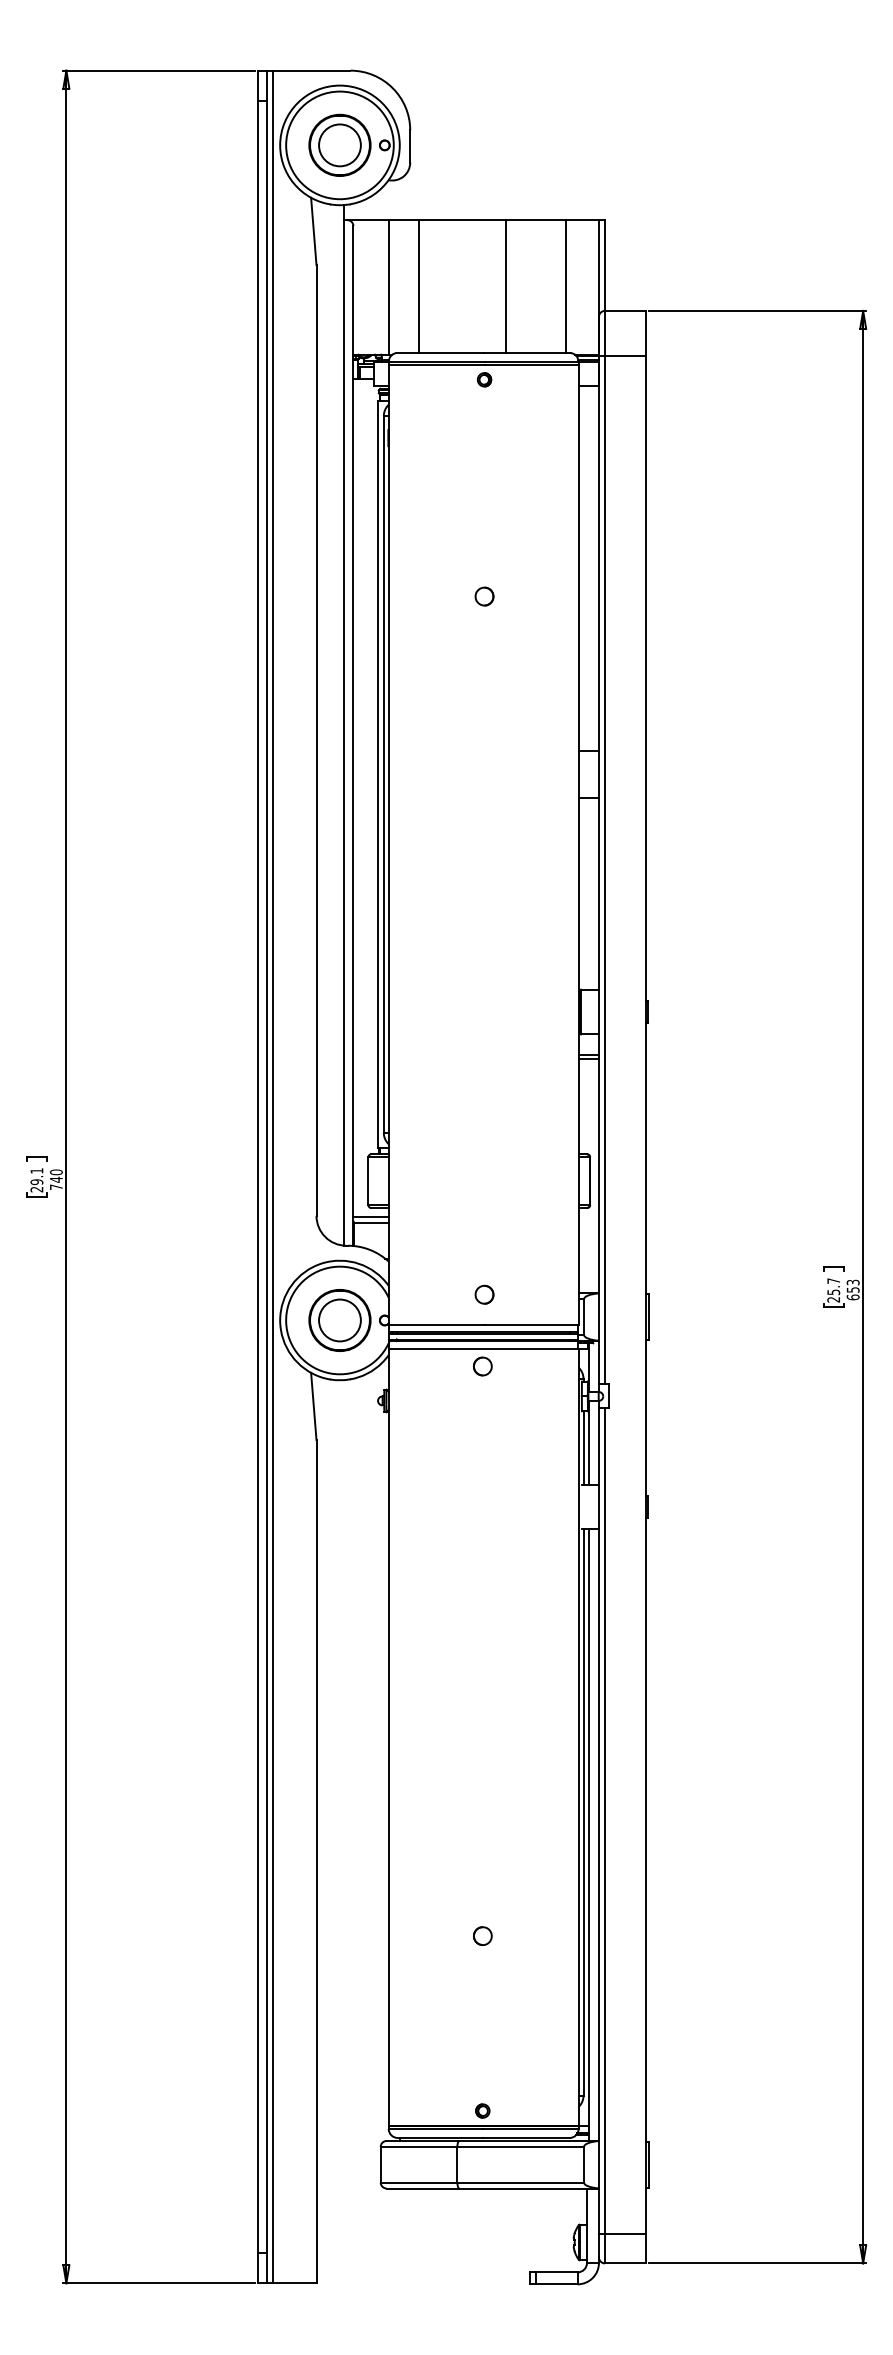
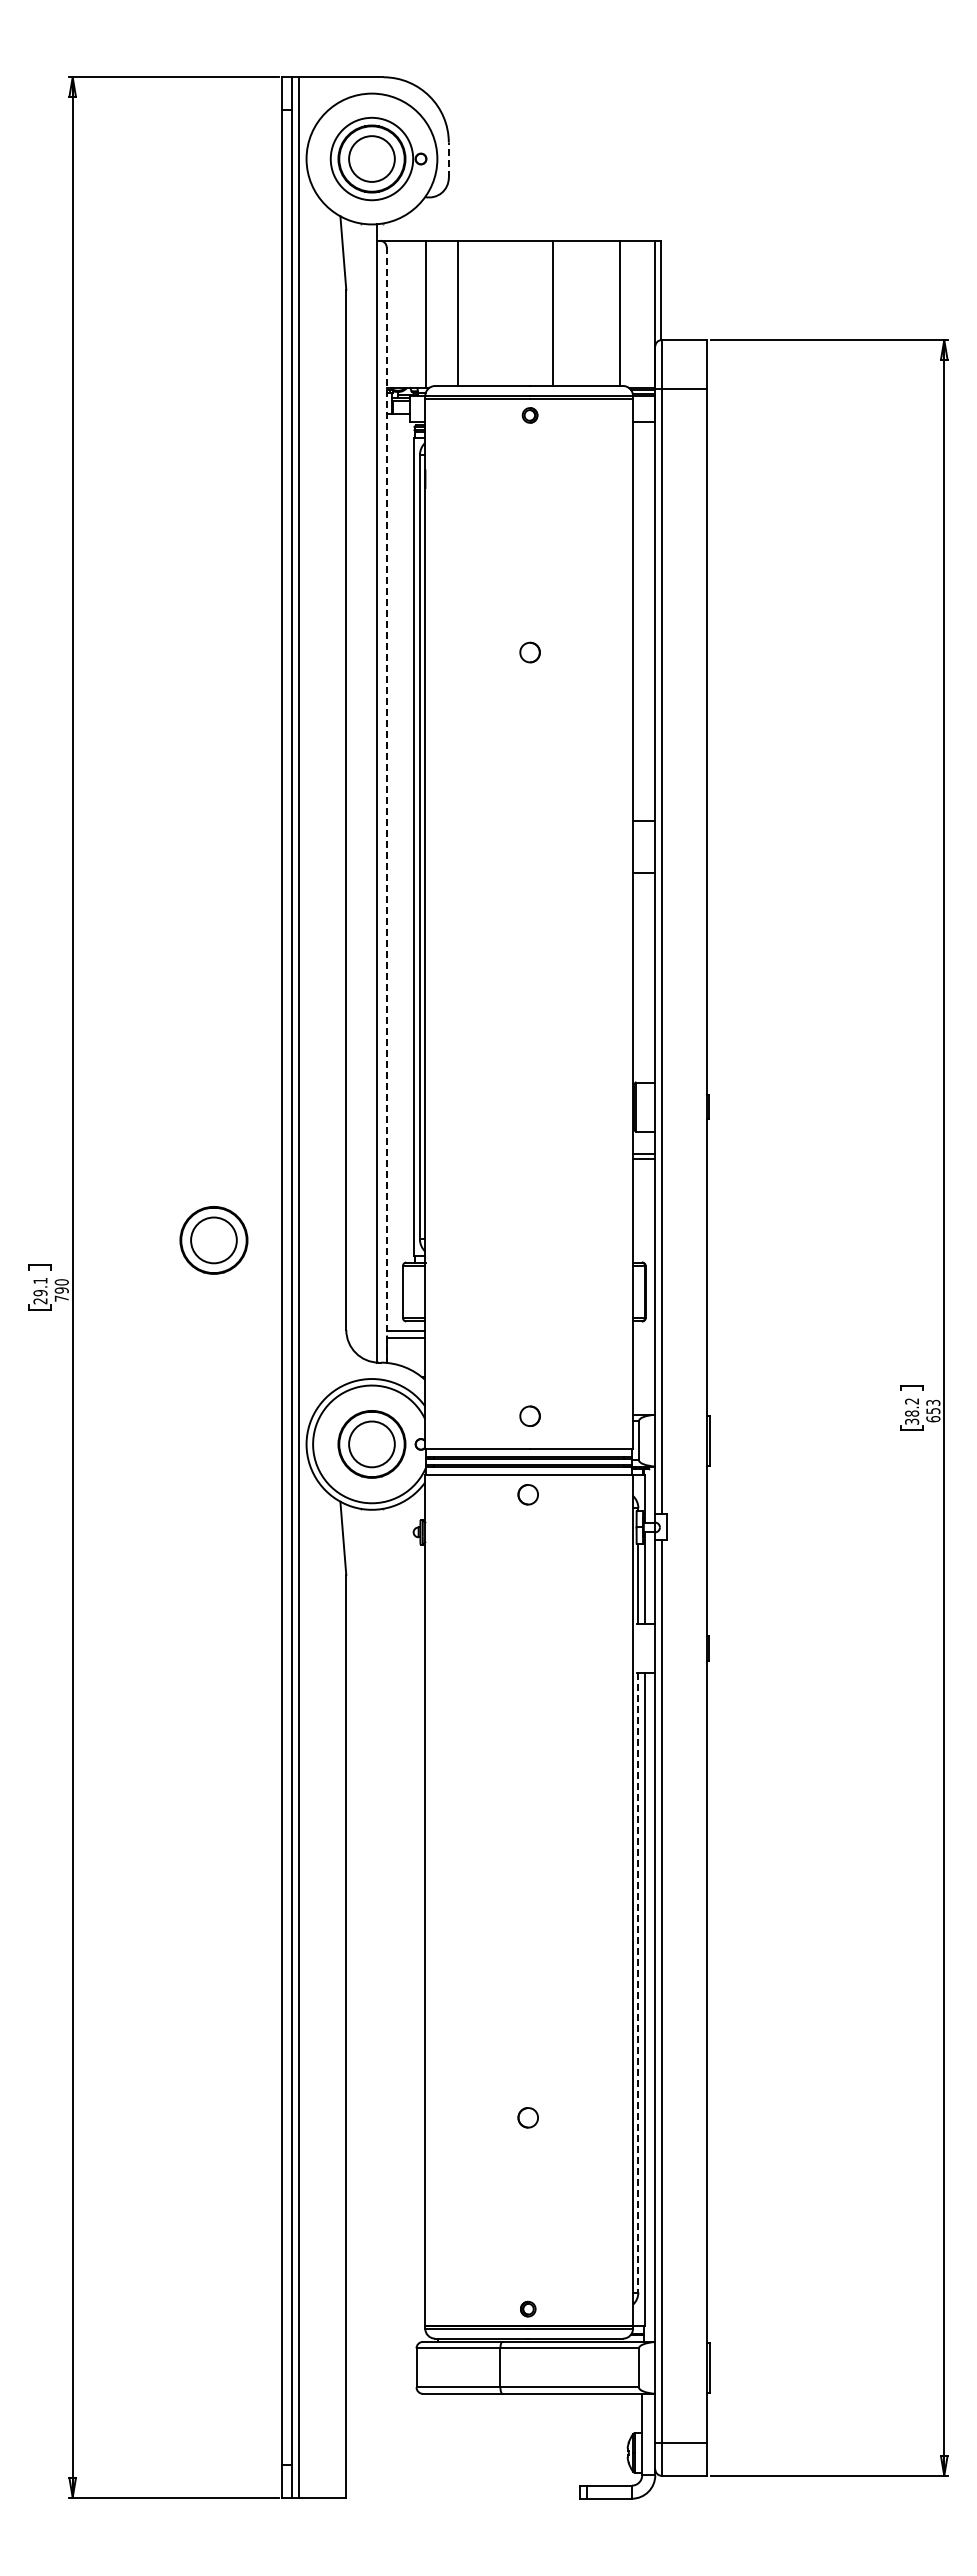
circle: (339, 144) -> (371, 158), size x0.7
line: (409, 146) -> (448, 160), solid -> dashed
line: (353, 736) -> (386, 805), solid -> dashed
part: (195, 1134) -> (213, 1240), added
text: (56, 1179) -> (61, 1290), 740 -> 790
text: (834, 1290) -> (912, 1411), 25.7 -> 38.2
line: (583, 1812) -> (638, 1982), solid -> dashed

